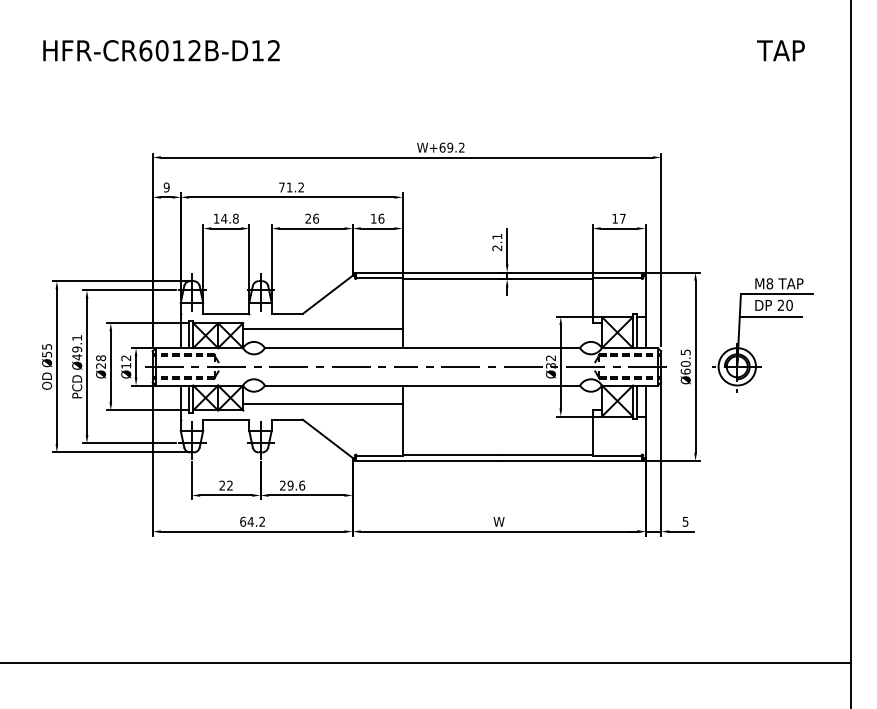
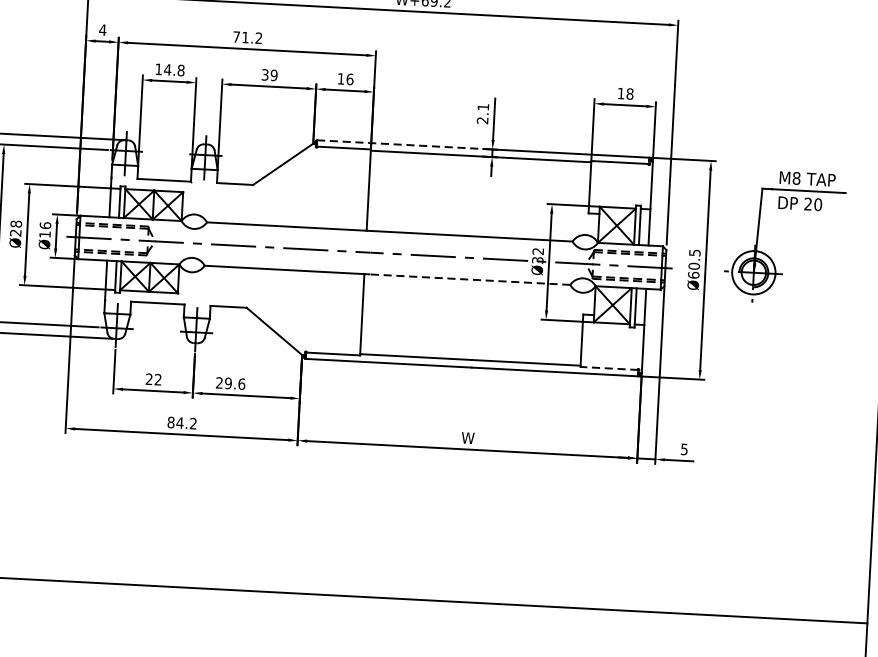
text: (166, 187) -> (102, 30), 9 -> 4
text: (312, 218) -> (270, 74), 26 -> 39
text: (622, 218) -> (629, 93), 17 -> 18
line: (427, 272) -> (400, 144), solid -> dashed
line: (770, 317) -> (795, 217), removed
line: (322, 329) -> (274, 204), removed
text: (126, 358) -> (45, 226), Ø12 -> Ø16
line: (493, 385) -> (469, 279), solid -> dashed
line: (322, 404) -> (270, 291), removed
line: (617, 455) -> (609, 368), solid -> dashed
text: (243, 521) -> (171, 422), 64.2 -> 84.2

